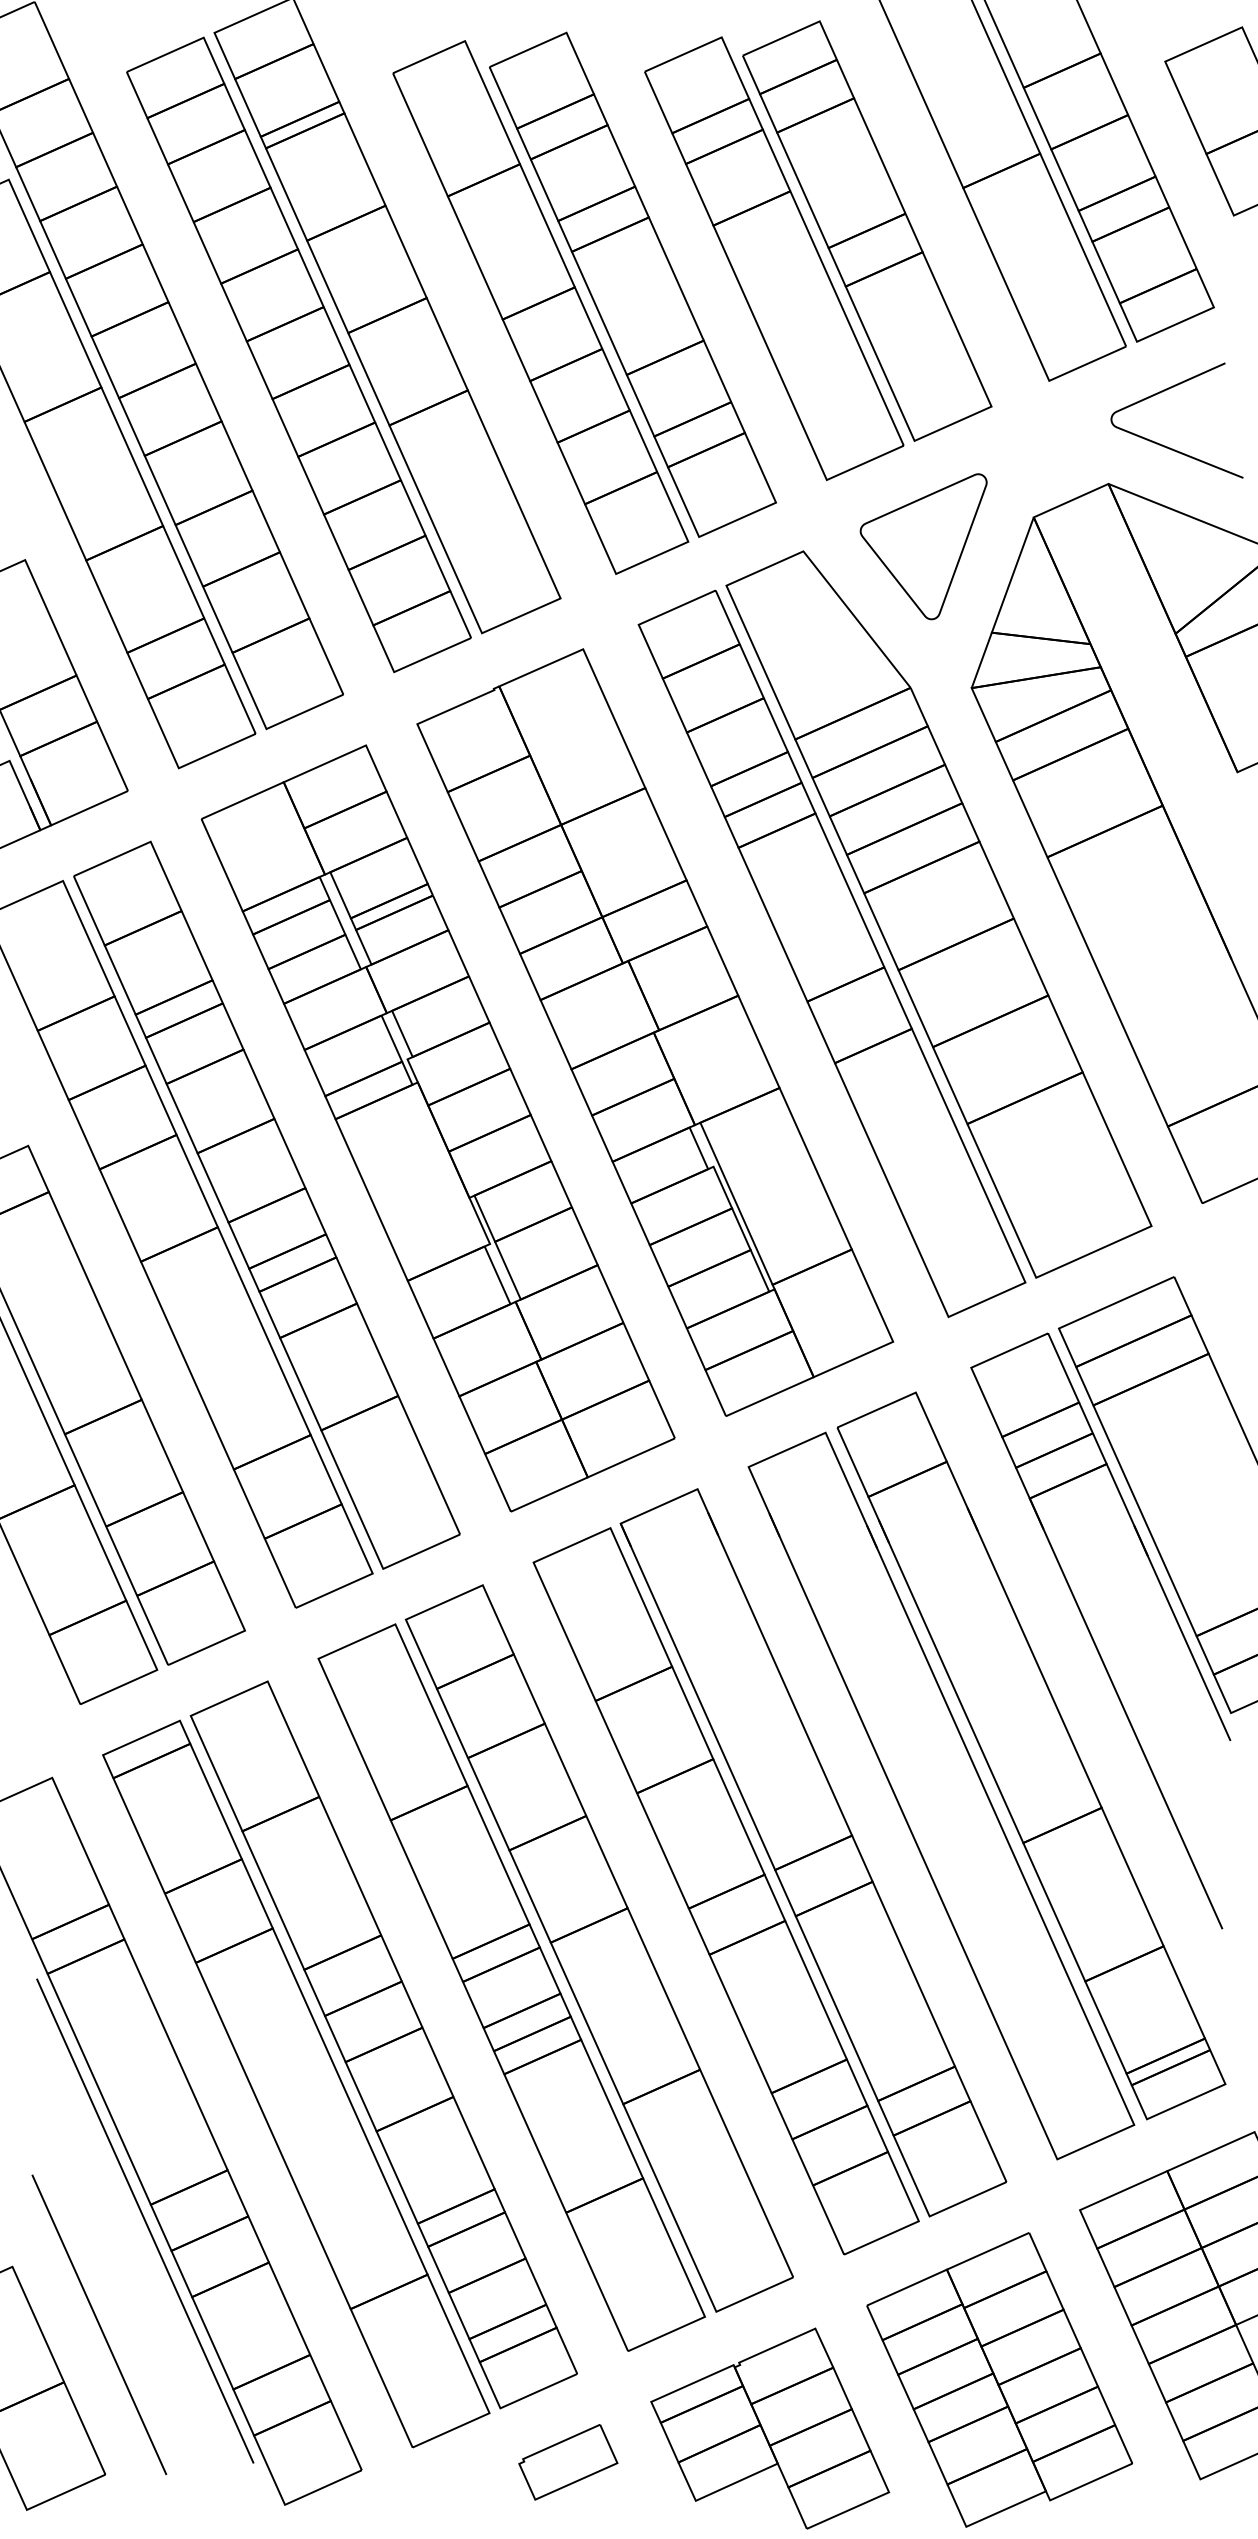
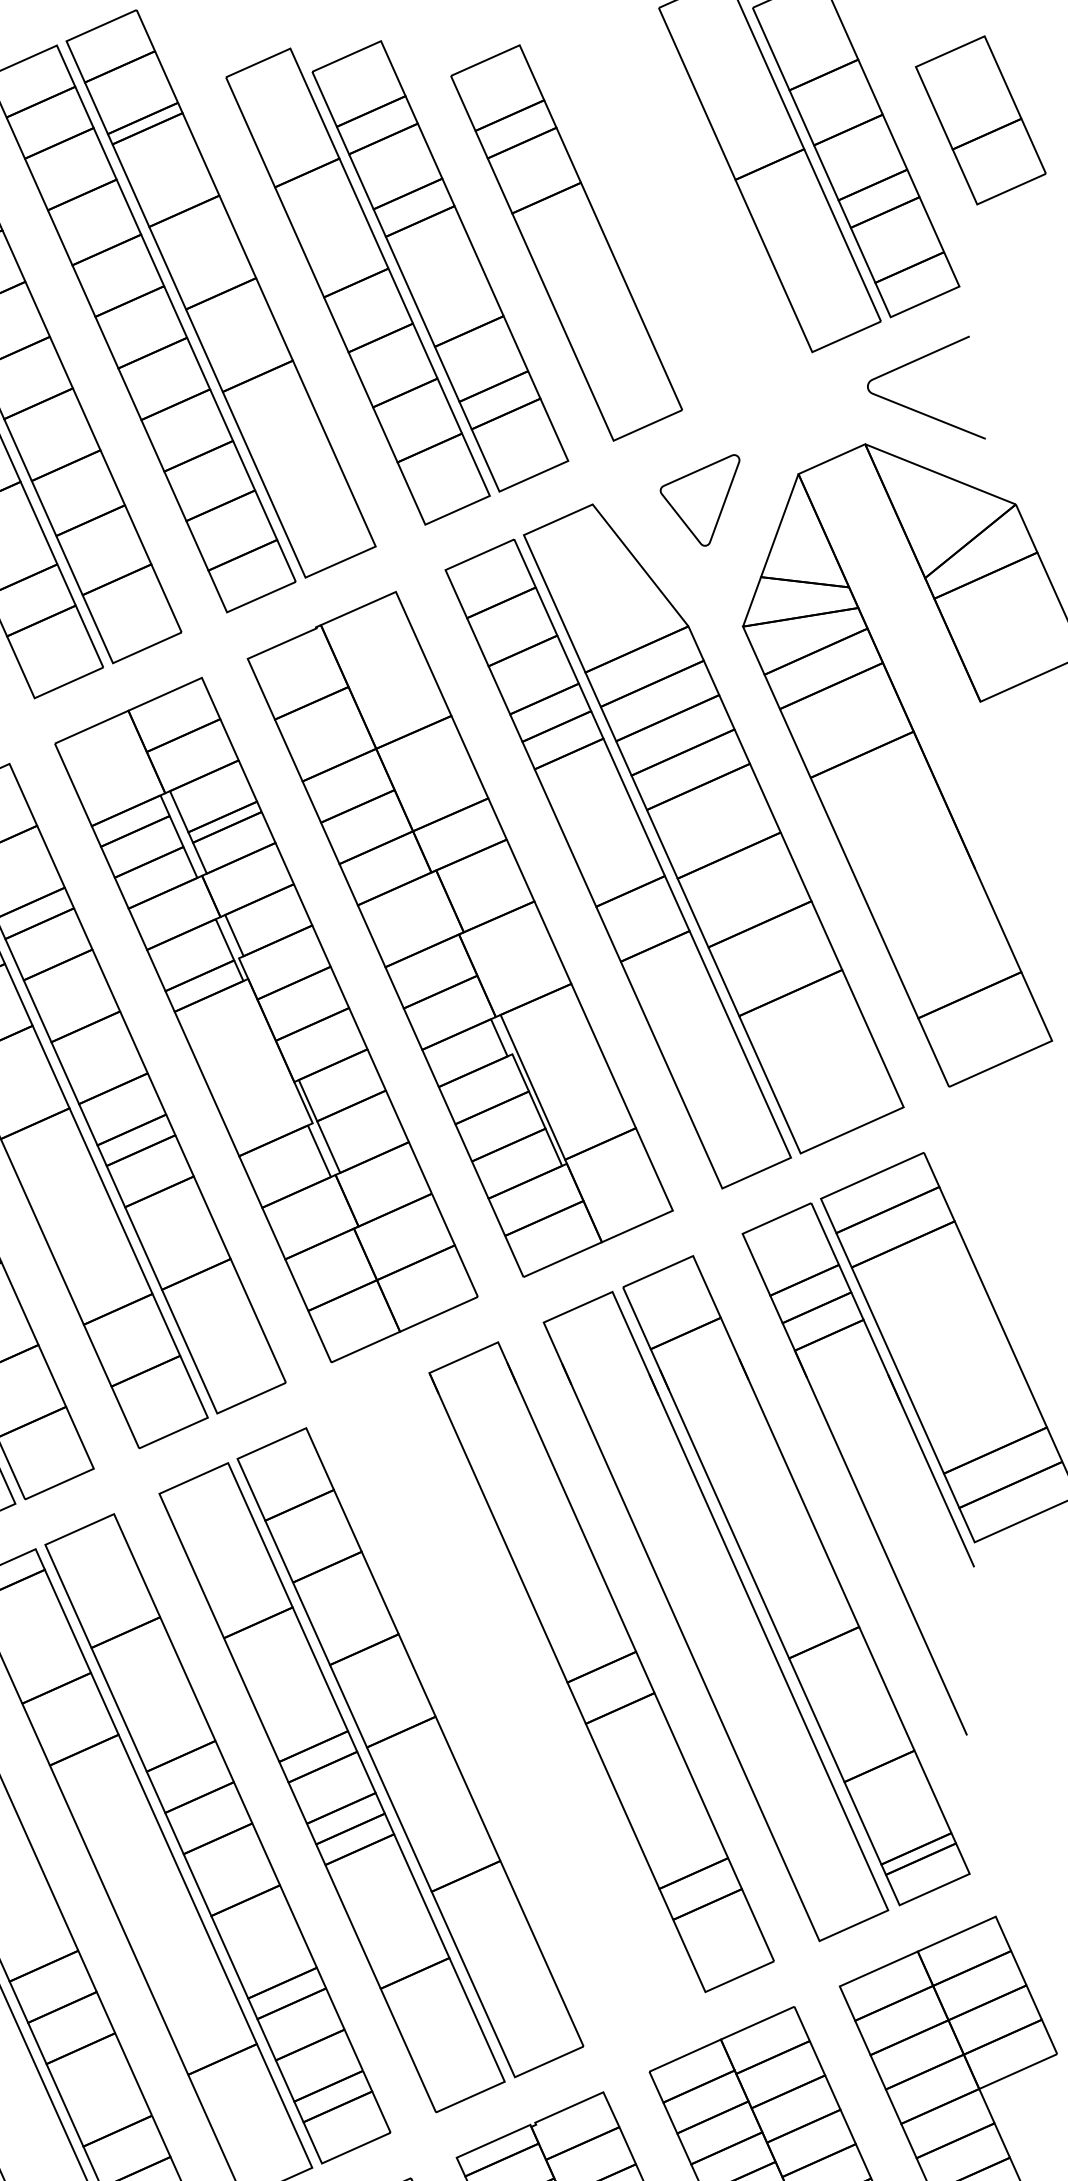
part: (867, 230) -> (649, 217), removed
part: (923, 546) -> (699, 500), size x0.7
part: (725, 1891) -> (523, 1701), removed

